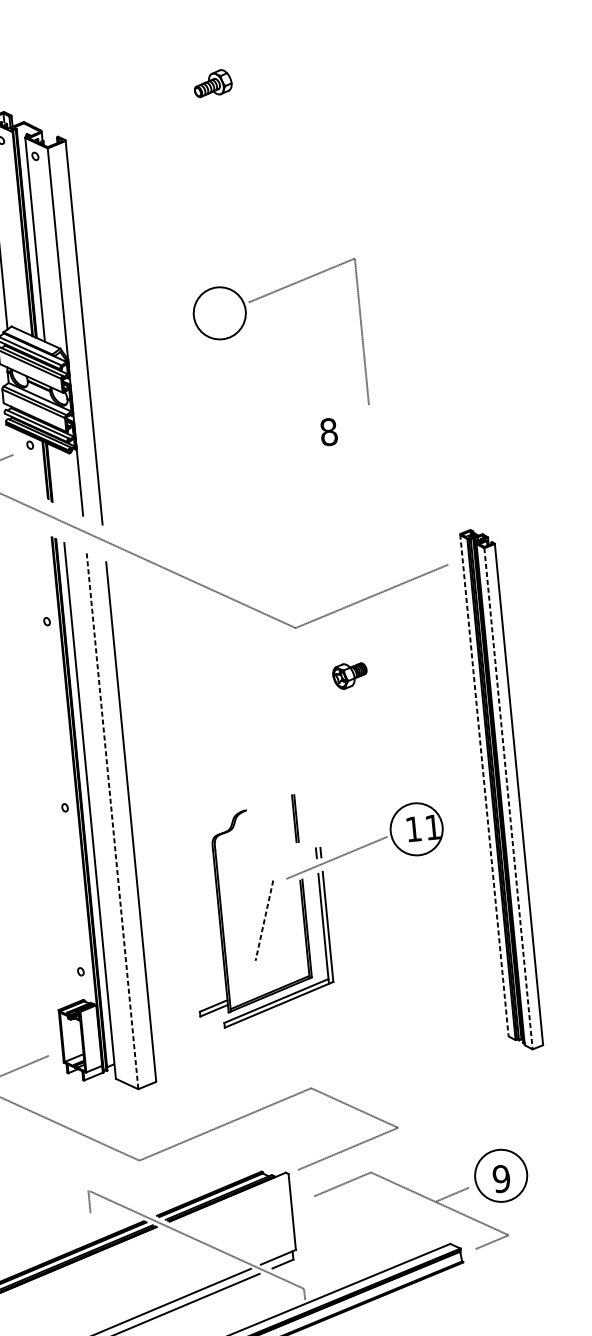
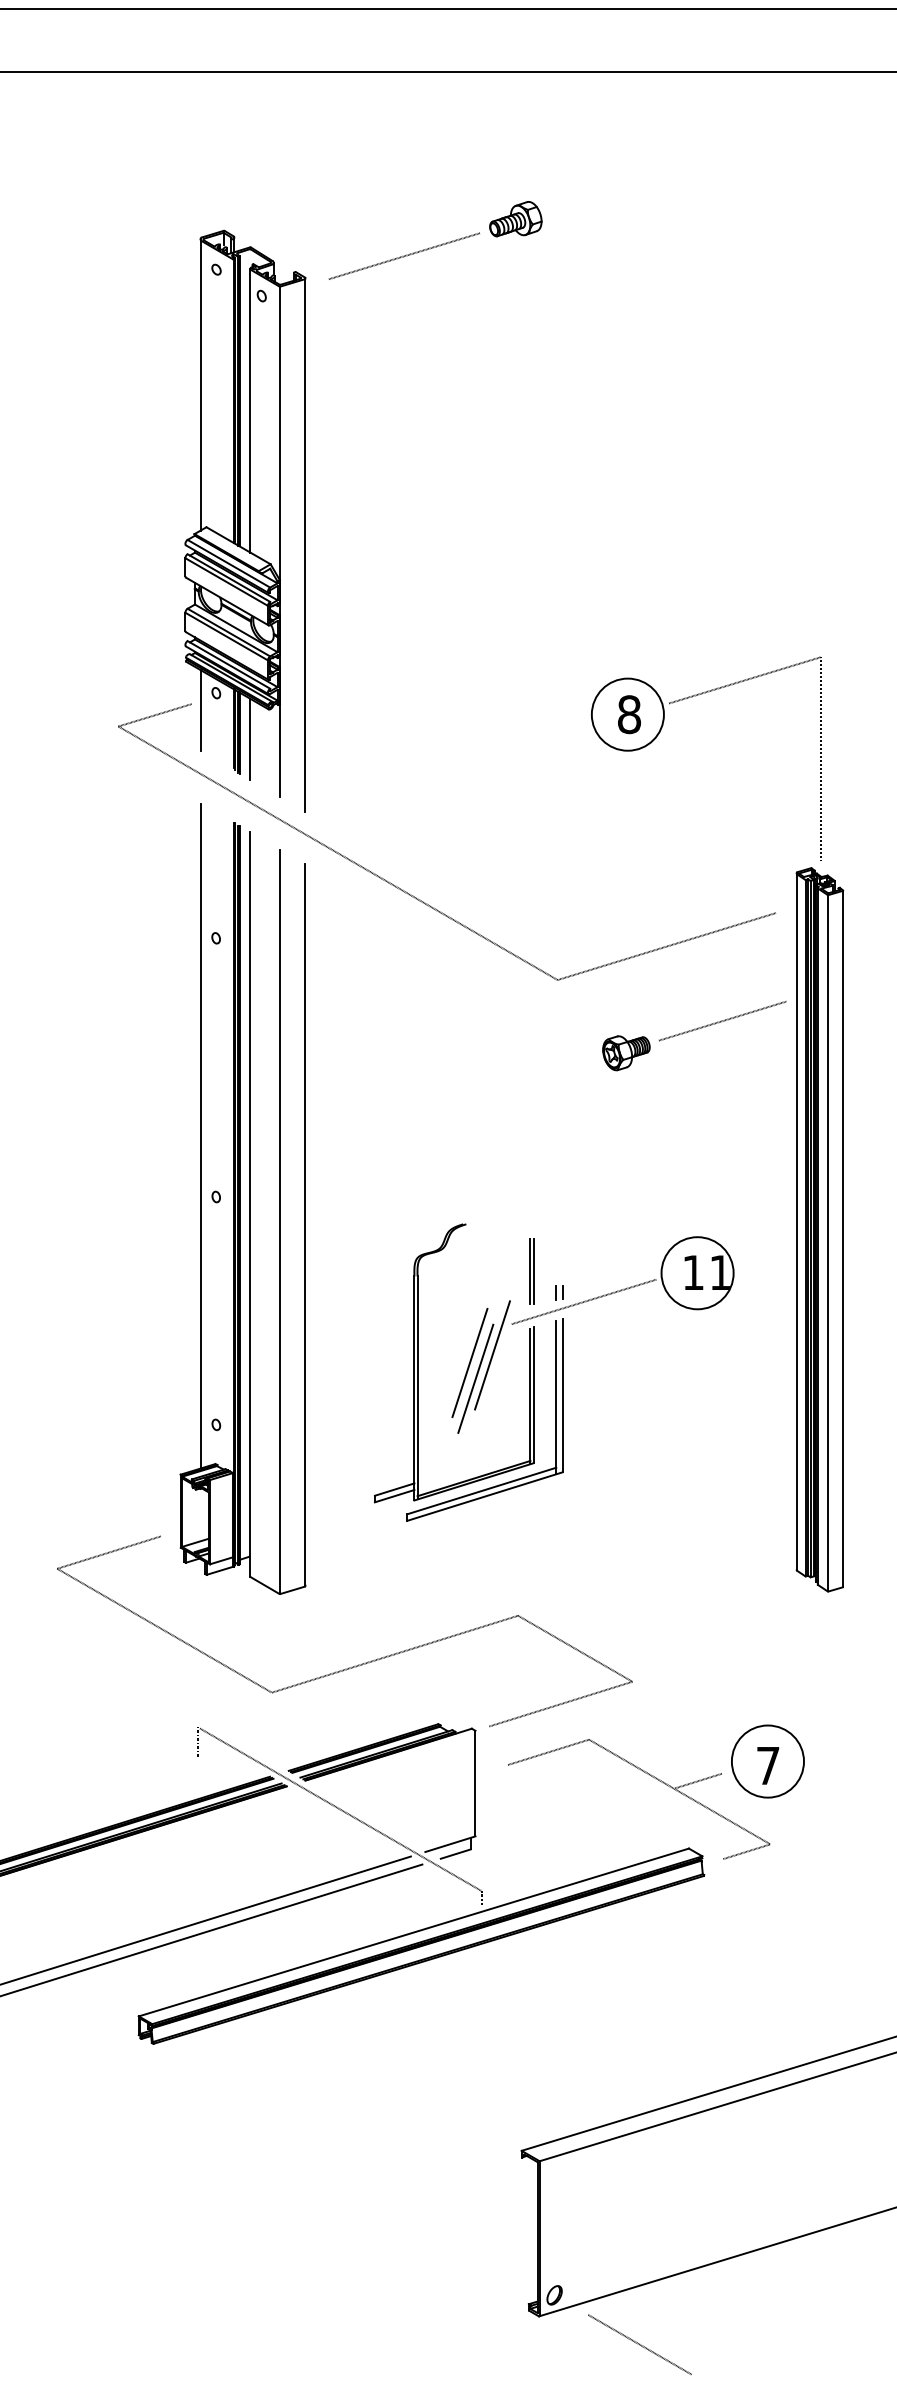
line: (134, 118) -> (403, 256), added
part: (244, 323) -> (660, 732), moved
line: (20, 458) -> (200, 710), added
line: (58, 476) -> (250, 739), added
line: (417, 645) -> (722, 1020), added
line: (49, 764) -> (200, 1135), added
line: (484, 785) -> (796, 1221), dashed -> solid
line: (508, 798) -> (828, 1243), dashed -> solid
part: (295, 818) -> (531, 1271), moved
line: (112, 821) -> (279, 1222), dashed -> solid
line: (274, 902) -> (492, 1355), added
line: (258, 909) -> (469, 1362), added
line: (264, 920) -> (475, 1378), dashed -> solid
text: (501, 1178) -> (767, 1765), 9 -> 7

